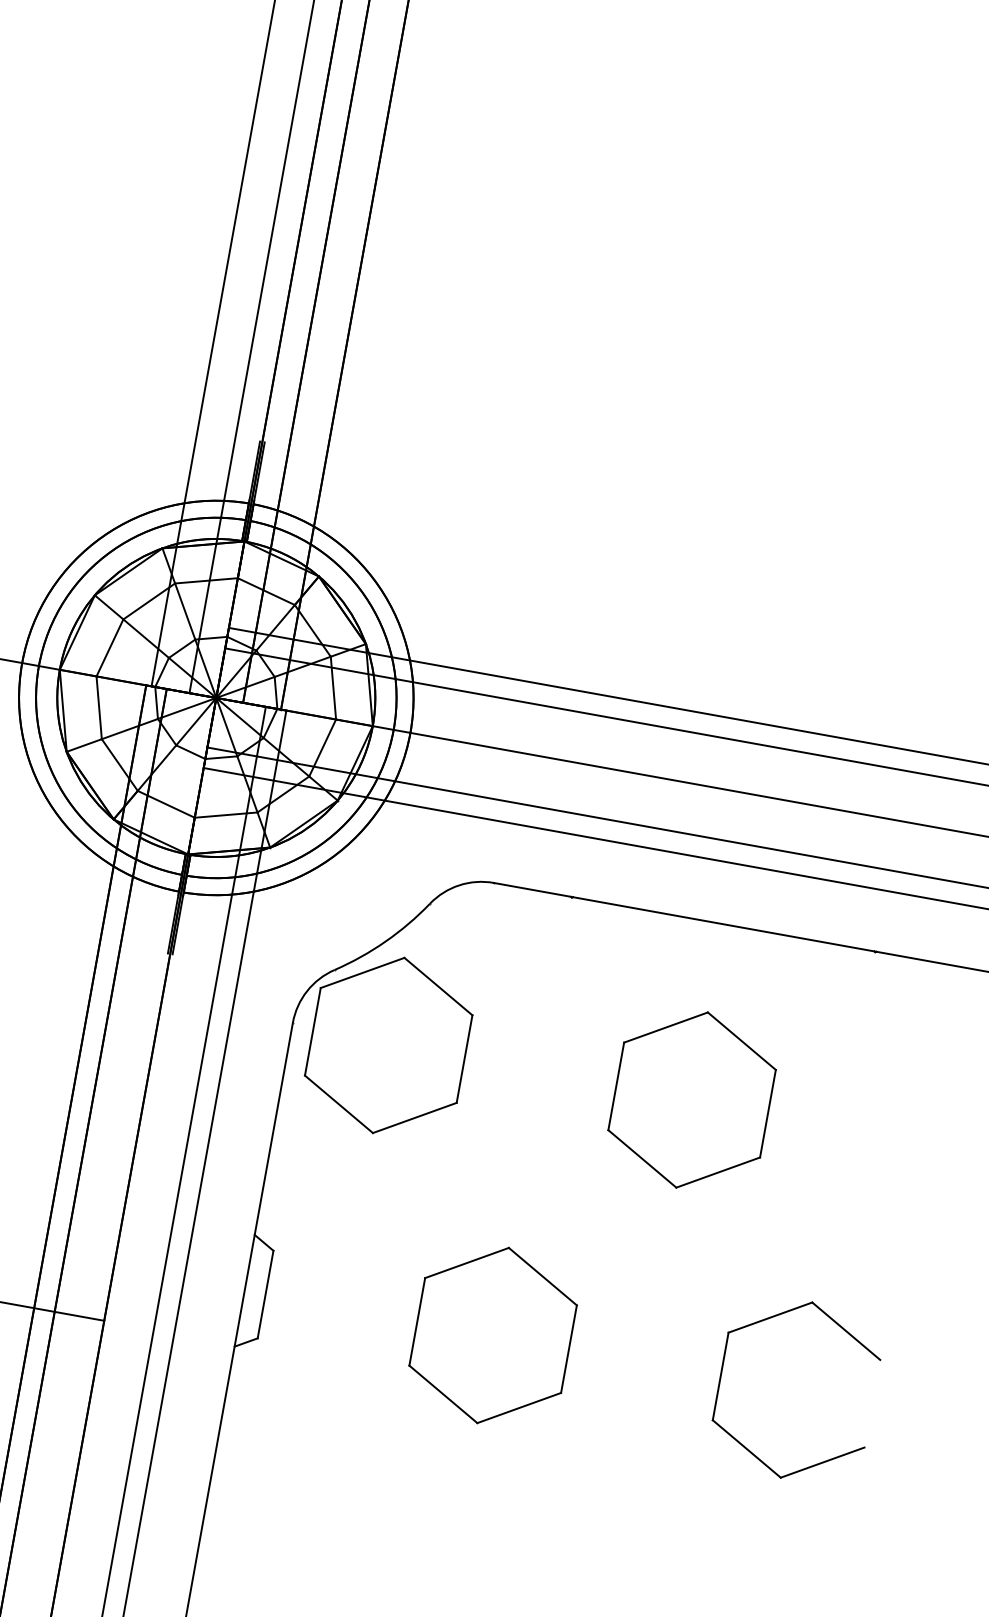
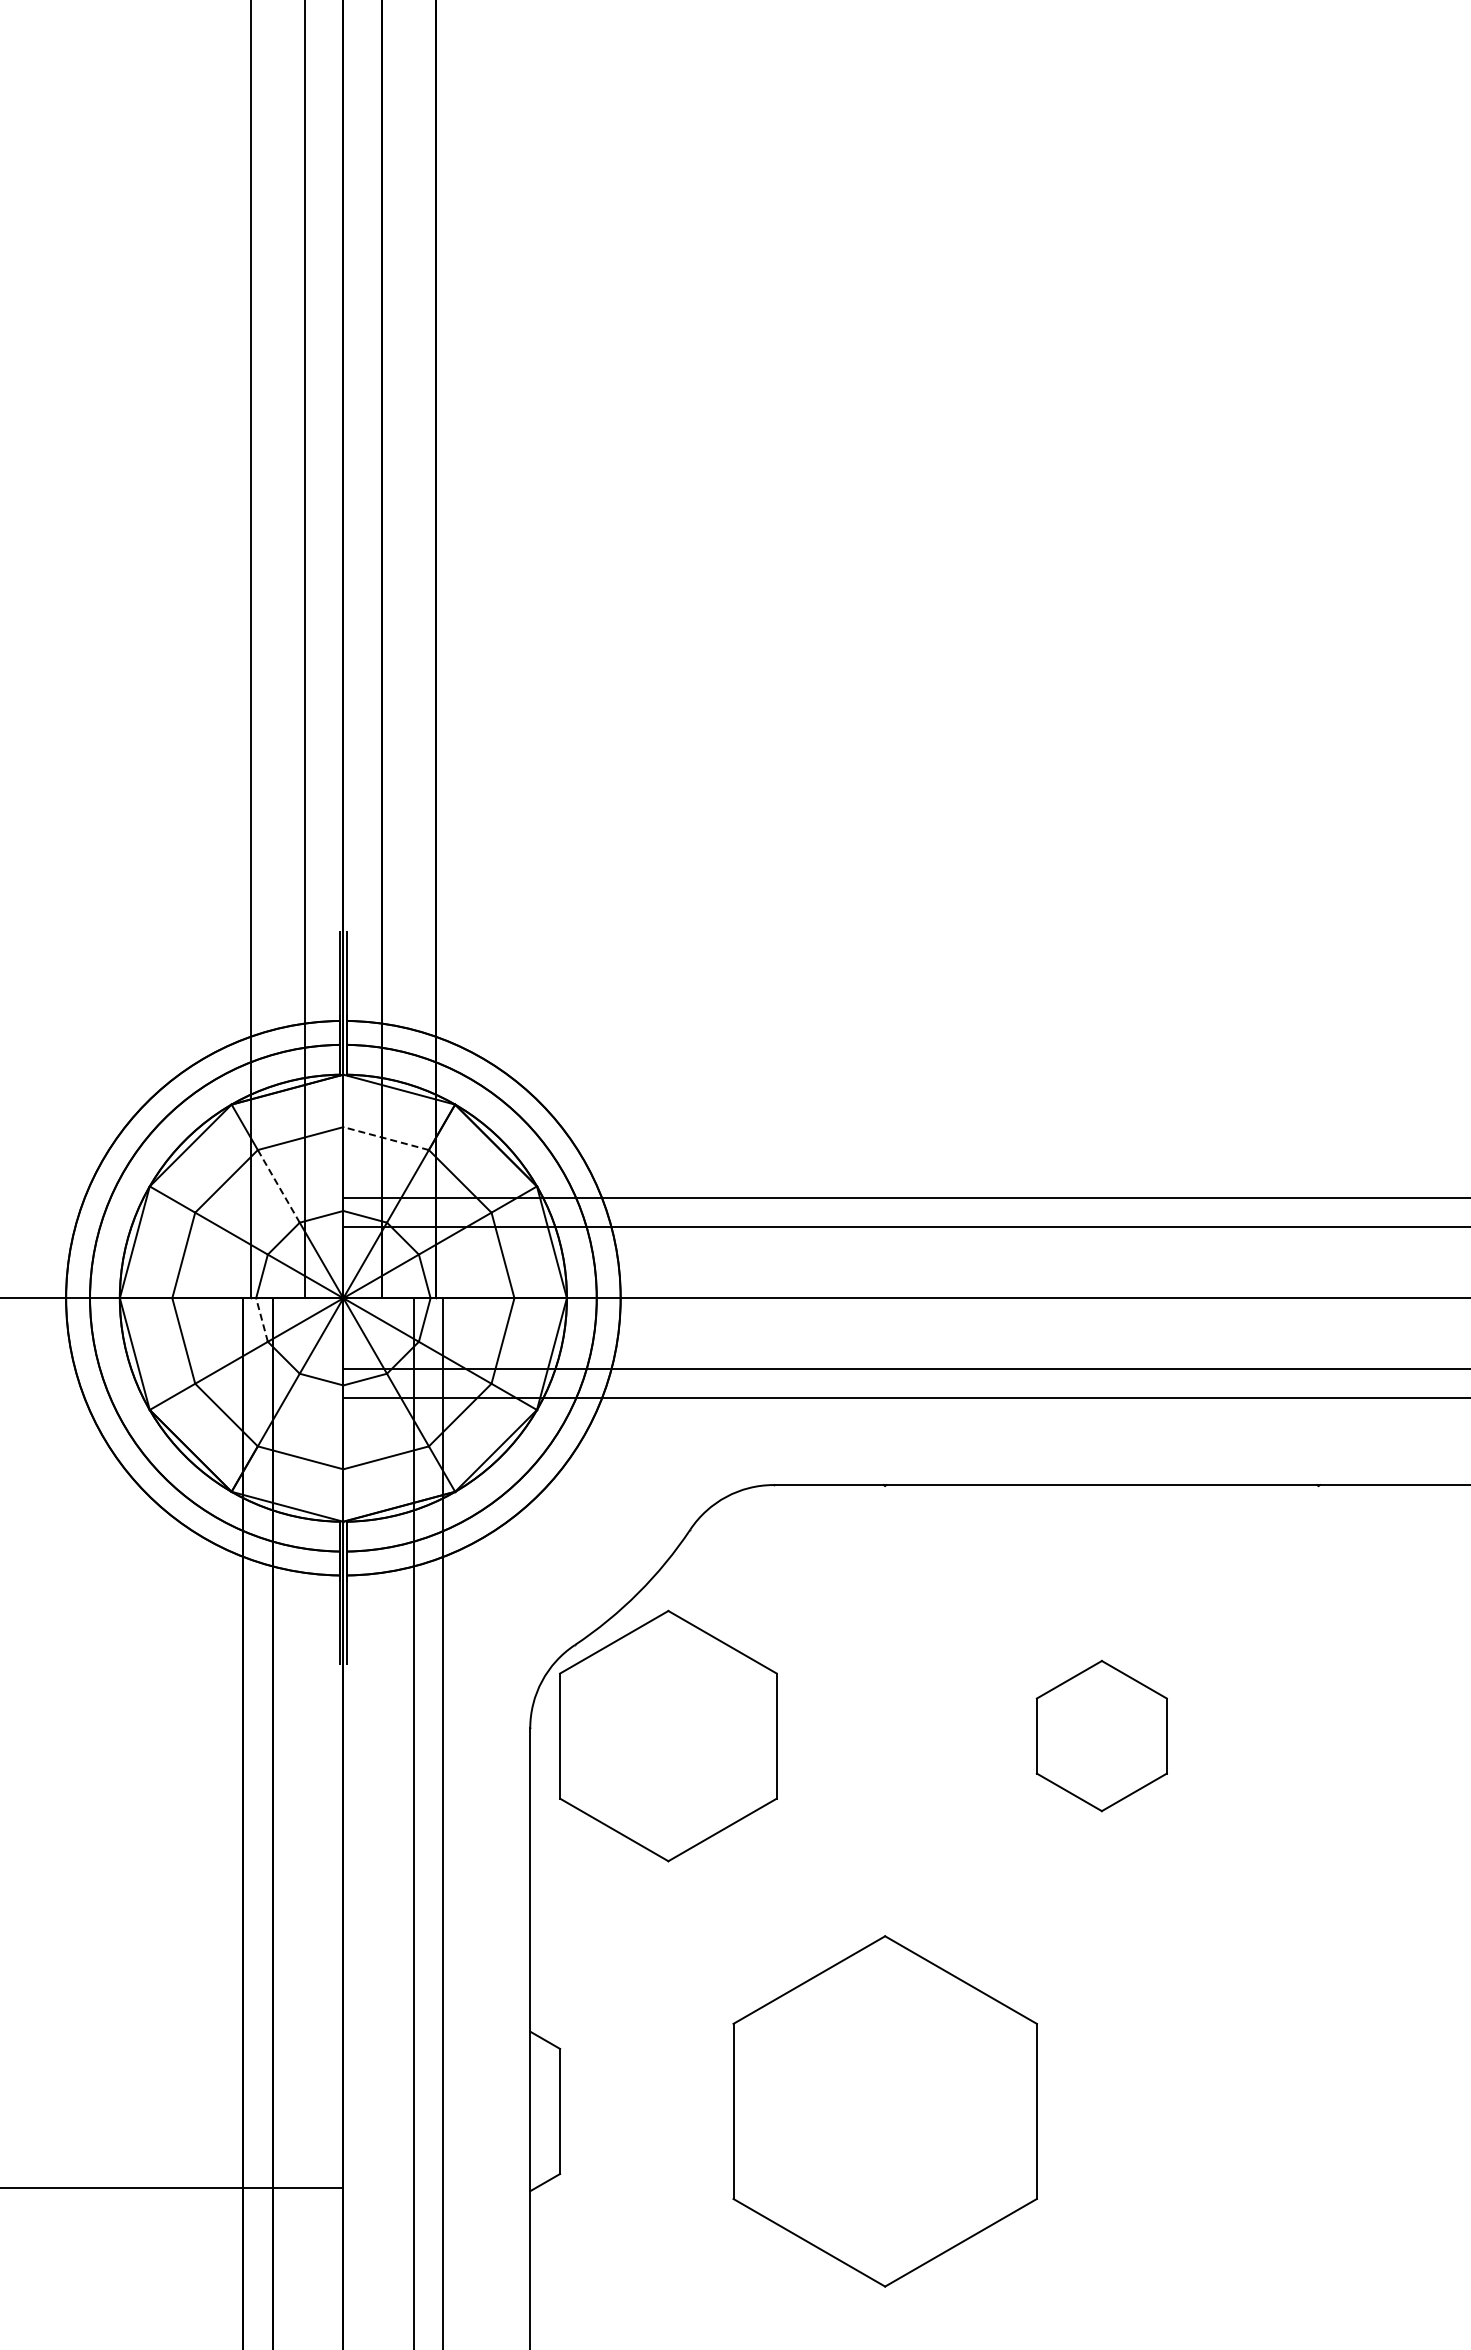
line: (265, 591) -> (385, 1138), solid -> dashed
line: (184, 611) -> (278, 1186), solid -> dashed
line: (156, 703) -> (262, 1320), solid -> dashed
part: (691, 1099) -> (1101, 1735), size x0.6
part: (492, 1335) -> (884, 2111), size x1.4
part: (747, 1448) -> (1265, 2204), removed

